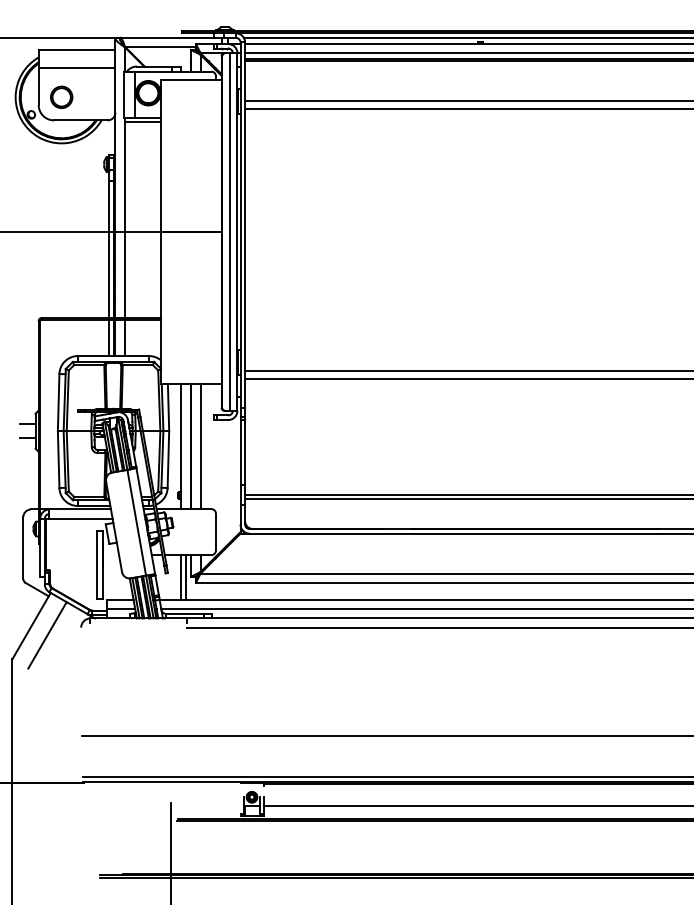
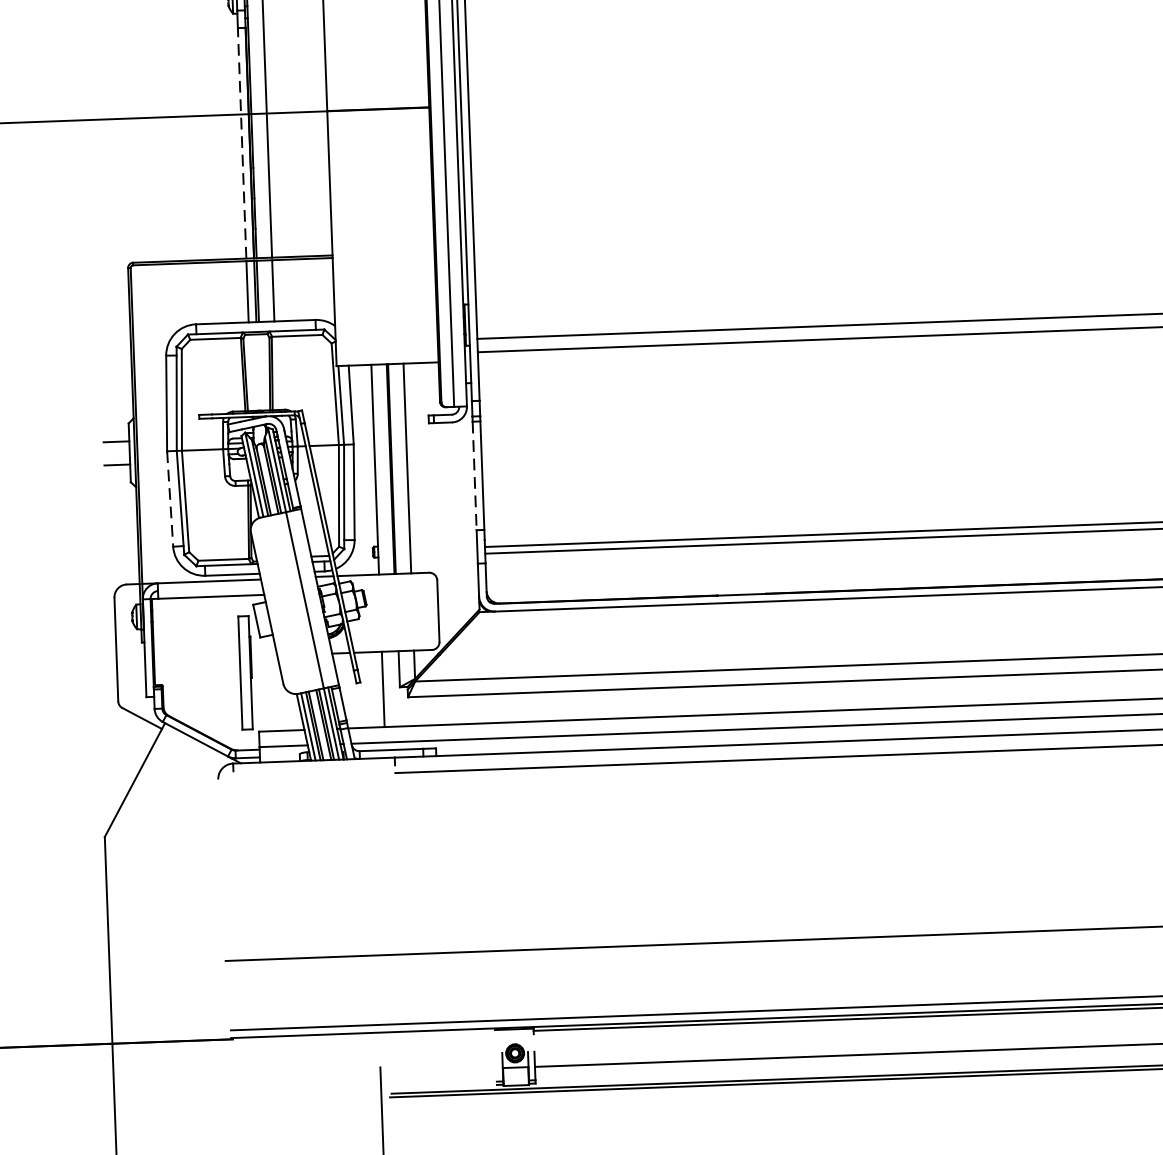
line: (109, 249) -> (242, 143), solid -> dashed
line: (240, 452) -> (474, 476), solid -> dashed
line: (58, 460) -> (169, 500), solid -> dashed
line: (186, 577) -> (391, 688), removed
line: (47, 635) -> (162, 794), removed

